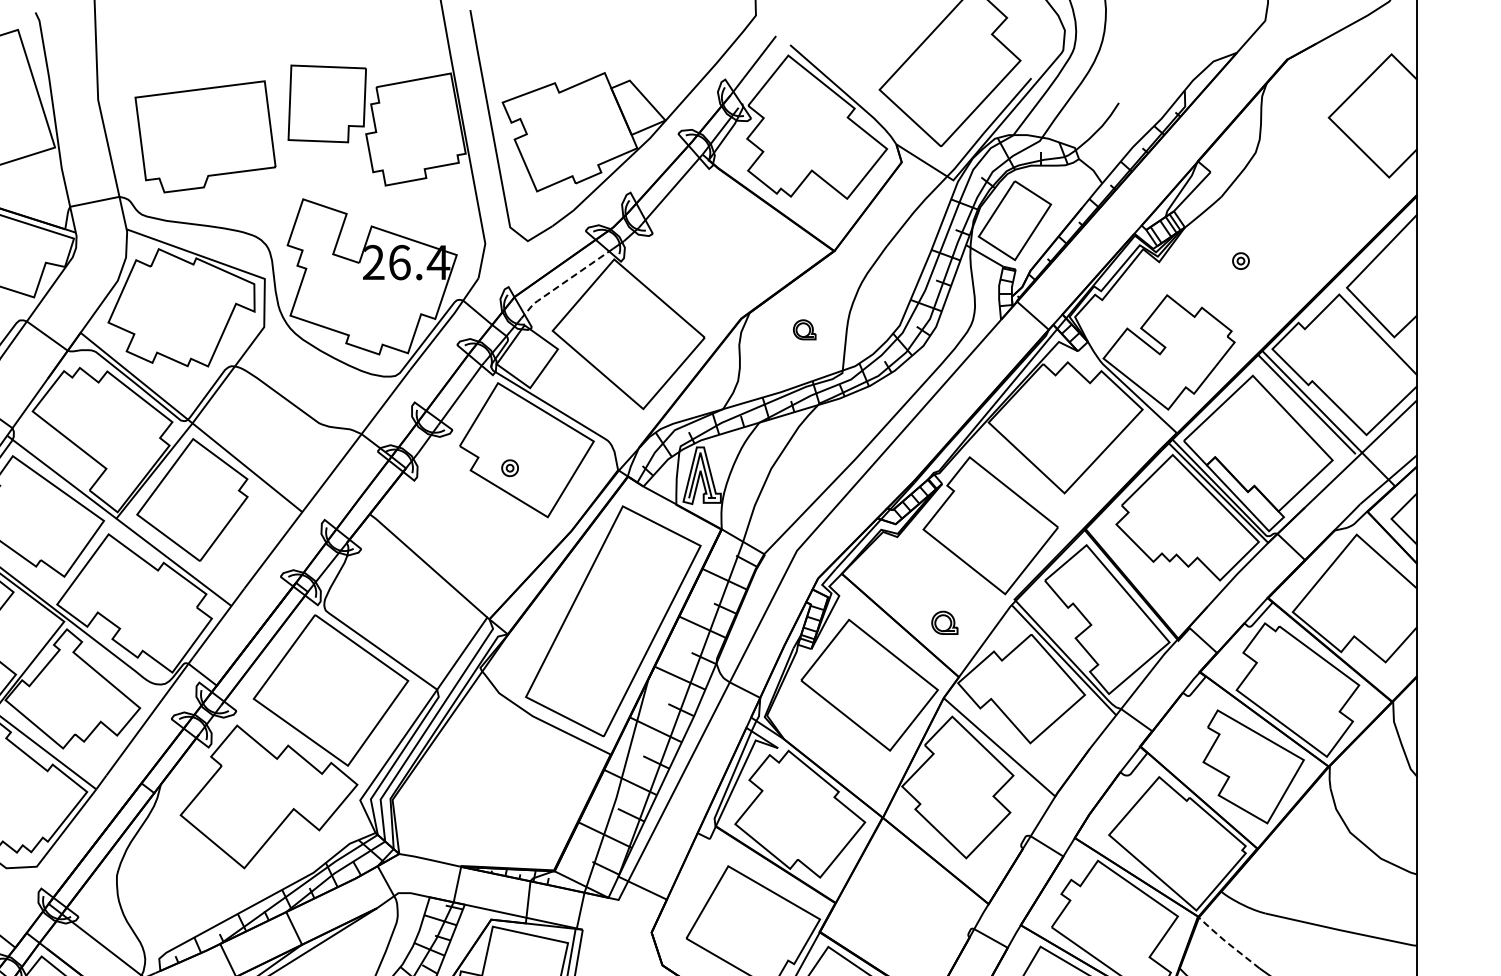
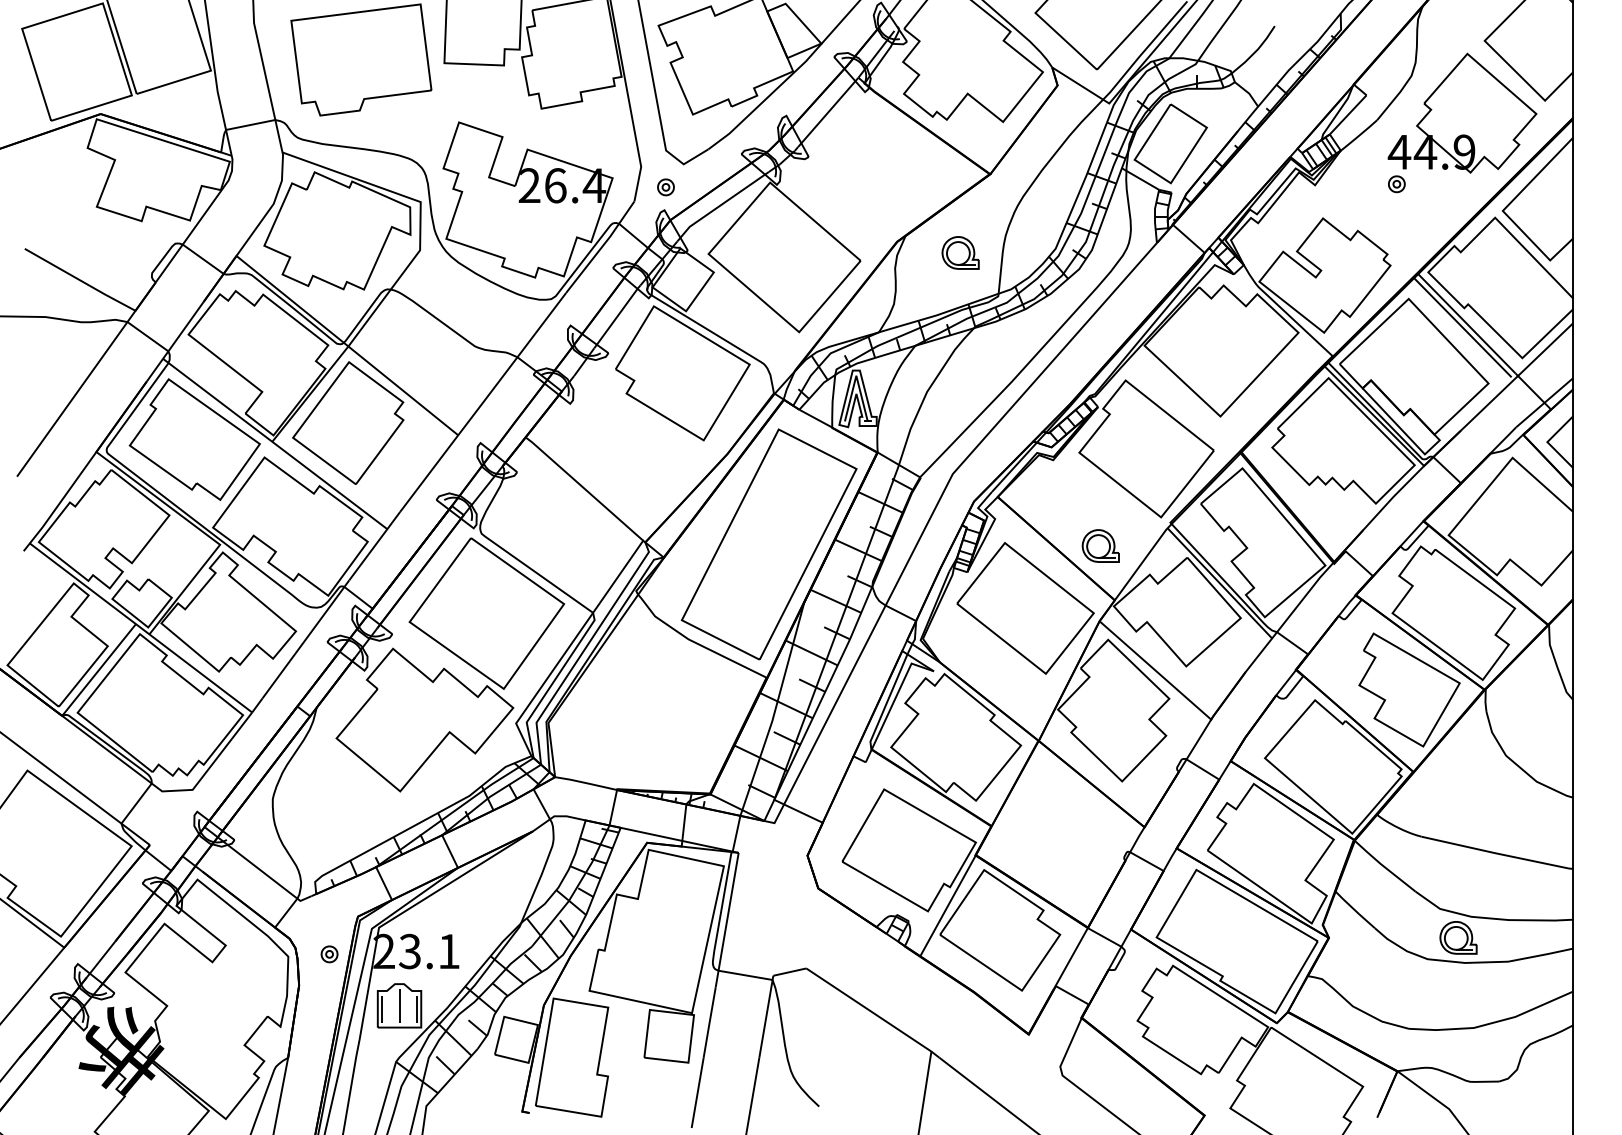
part: (1306, 189) -> (1462, 112), added
line: (563, 282) -> (719, 205), dashed -> solid
part: (804, 329) -> (960, 252), size x1.67
part: (509, 468) -> (665, 187), moved
part: (944, 622) -> (1100, 545), size x1.43
line: (1227, 943) -> (1383, 866), dashed -> solid

